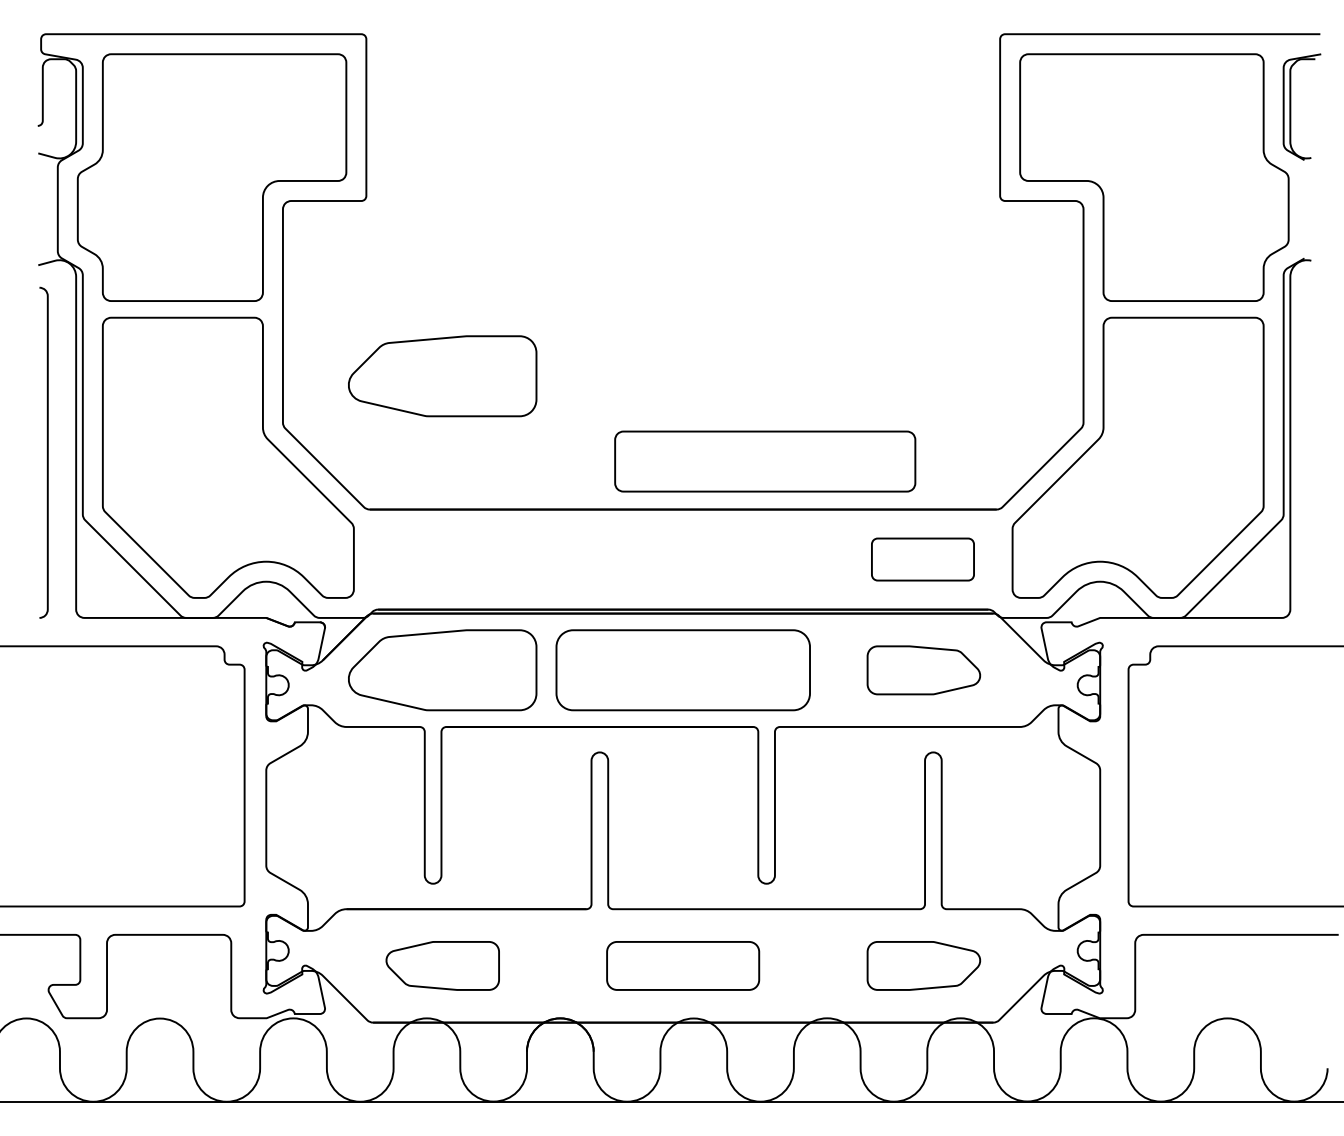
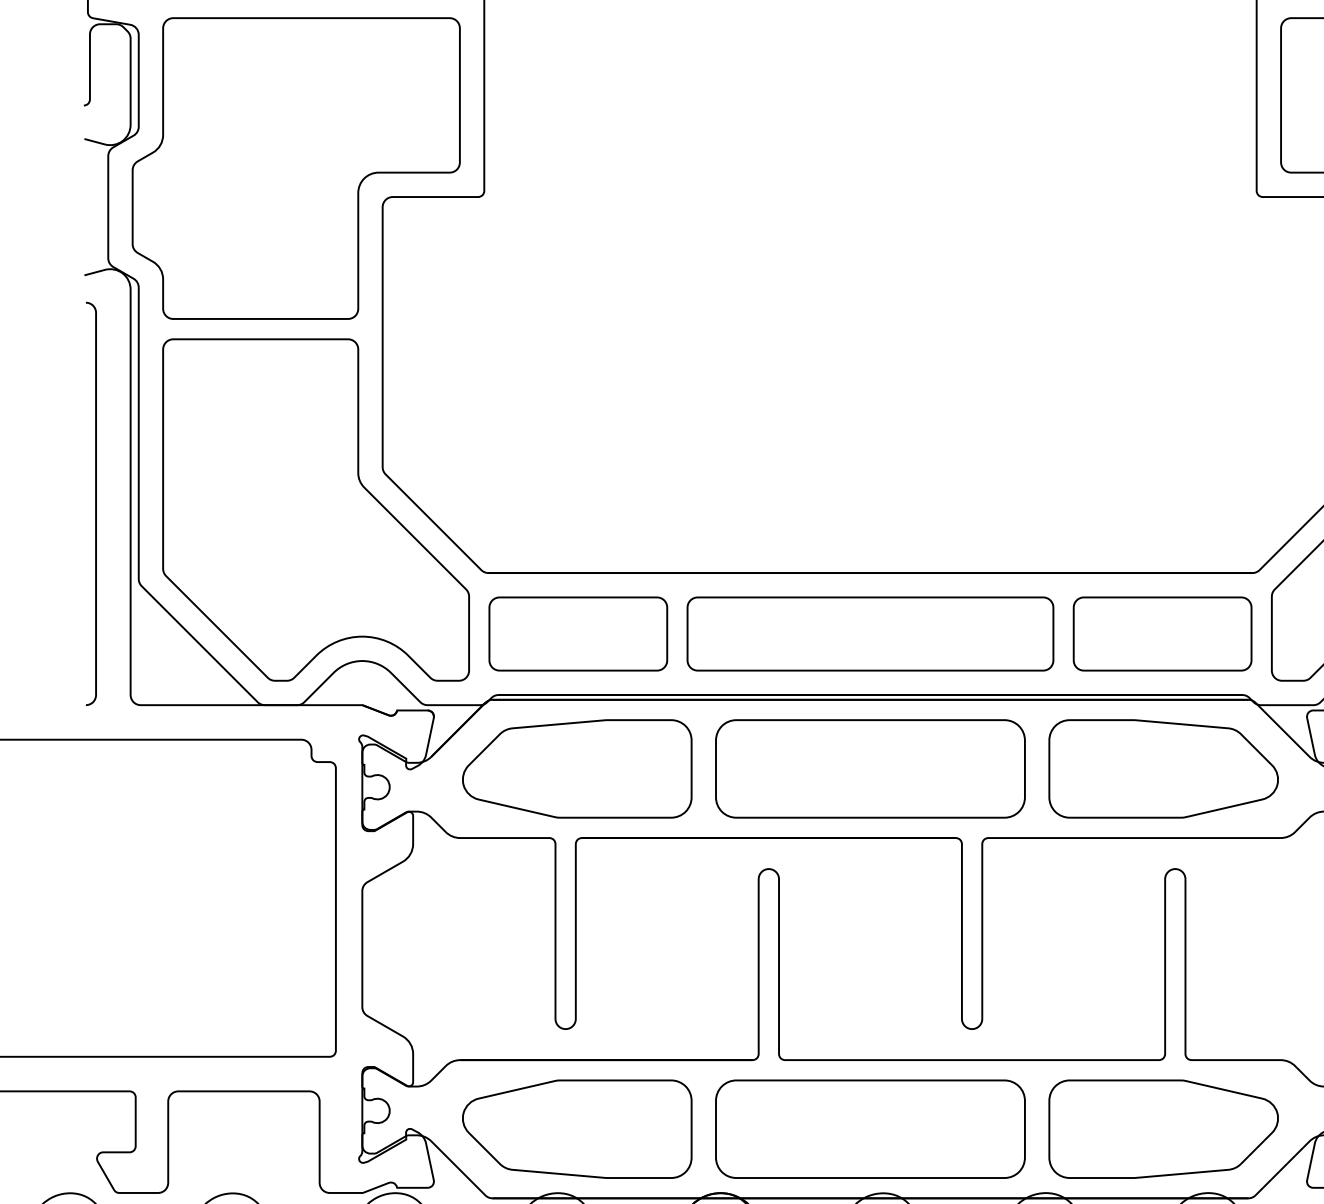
part: (442, 376) -> (577, 410), removed
part: (765, 461) -> (870, 633), moved
part: (443, 559) -> (578, 633), added
part: (922, 559) -> (1162, 633), size x1.43
part: (923, 670) -> (1163, 769), size x1.67
part: (442, 965) -> (577, 1128), size x1.67
part: (682, 965) -> (869, 1128), size x1.67
part: (923, 965) -> (1163, 1128), size x1.67

